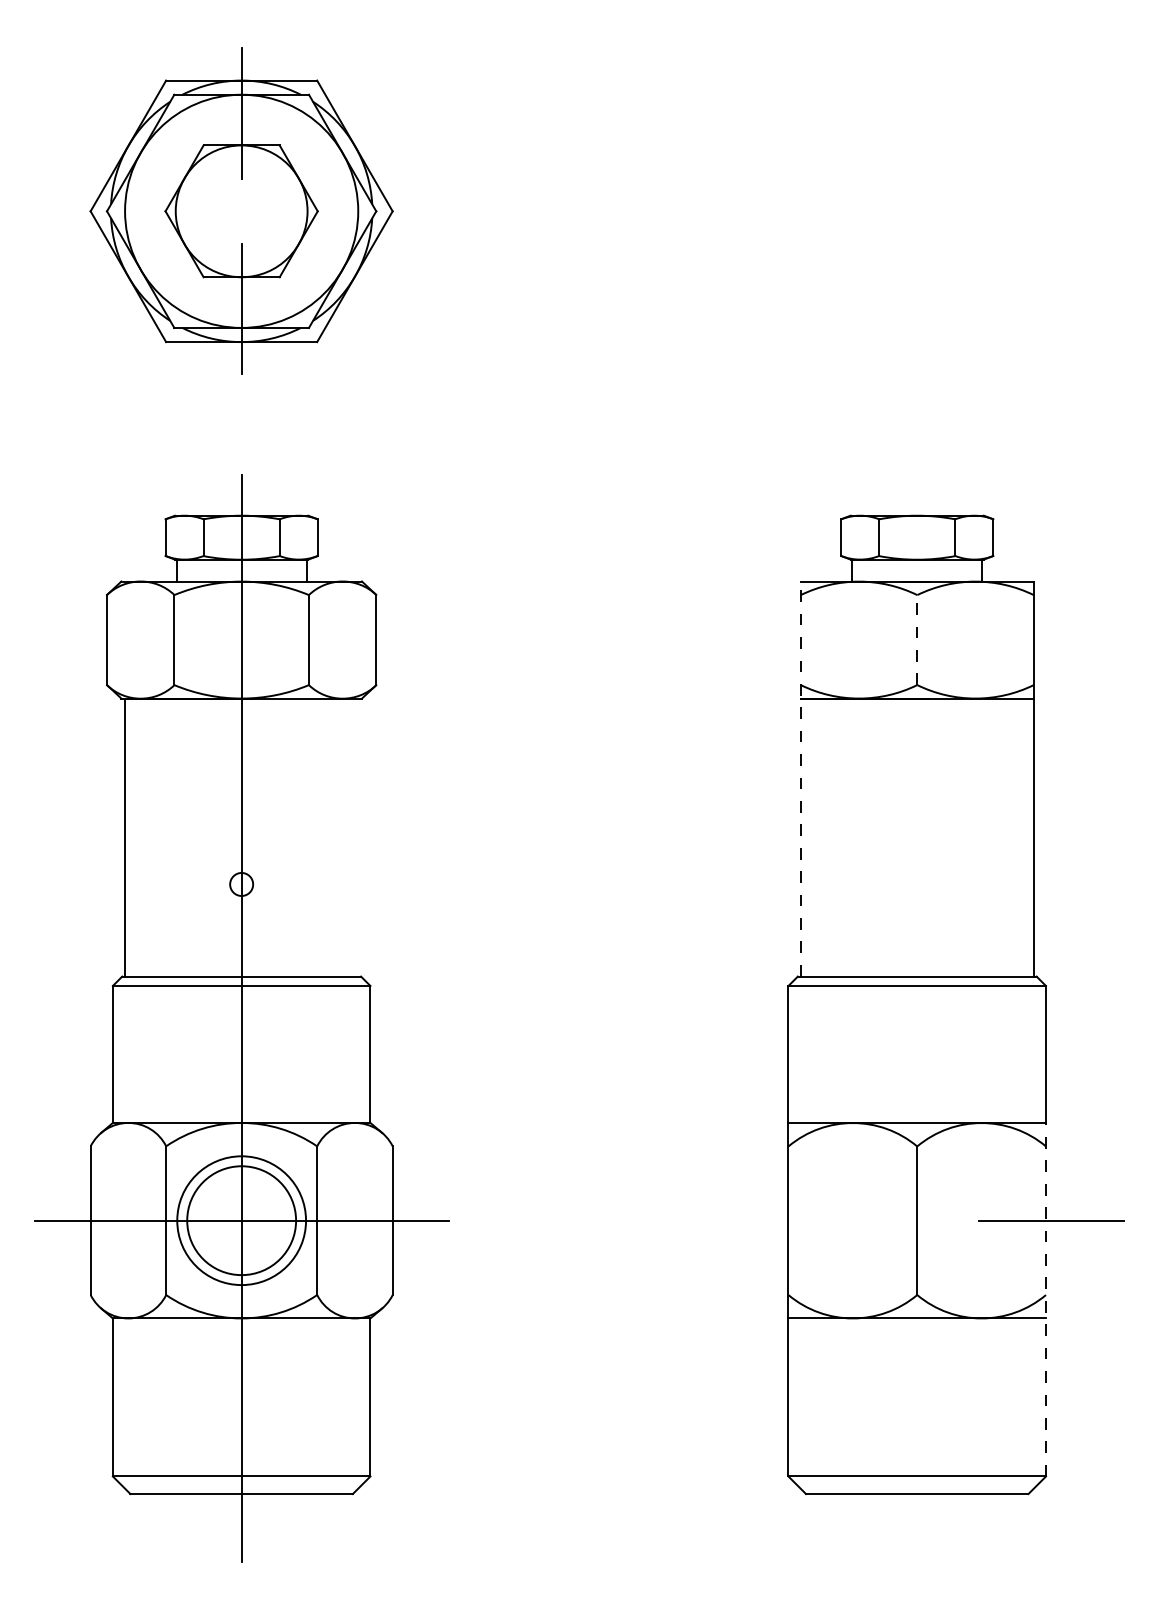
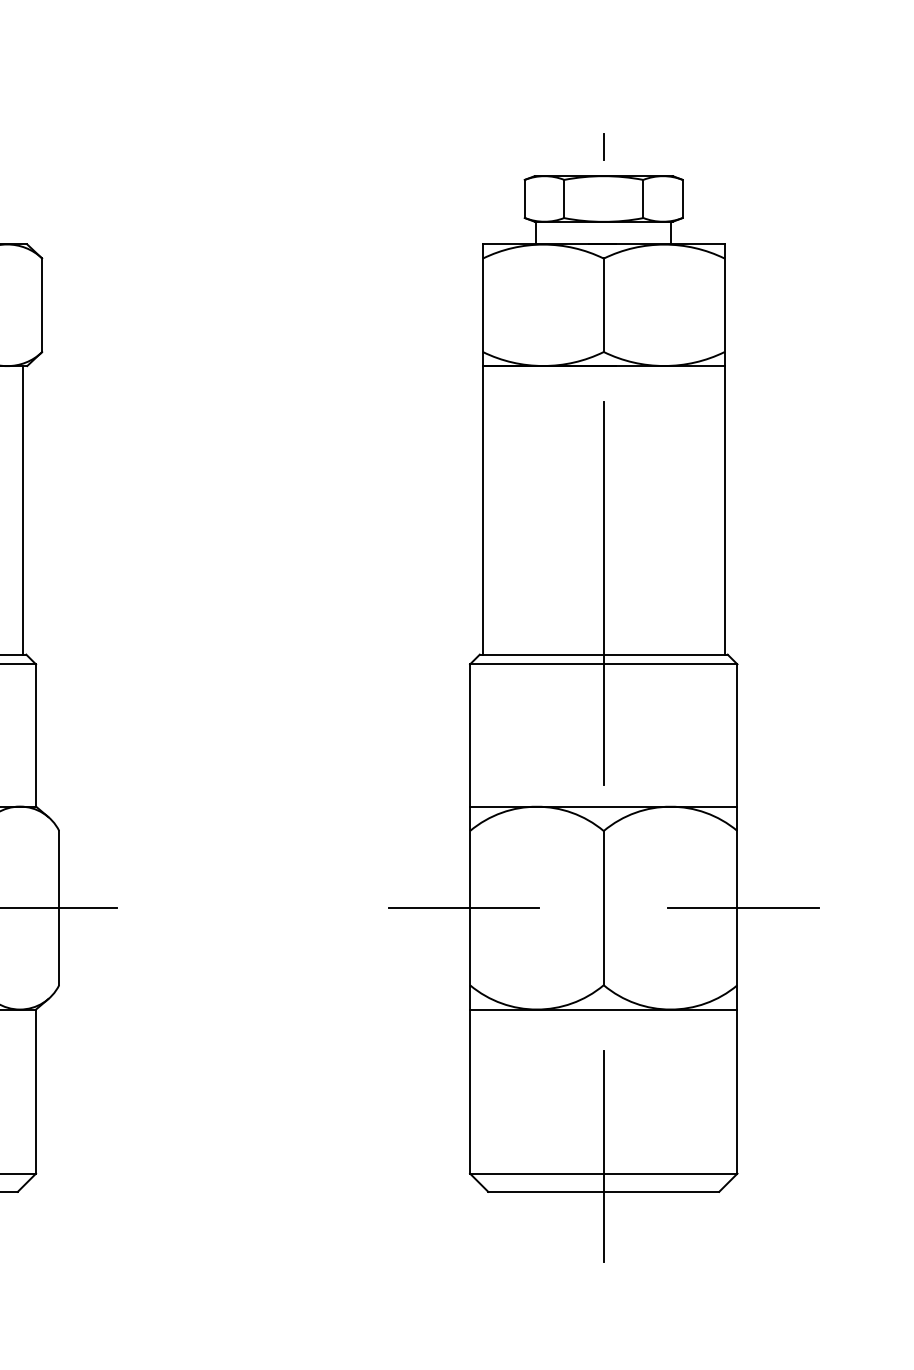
line: (916, 487) -> (602, 146), added
line: (917, 639) -> (604, 304), dashed -> solid
line: (800, 779) -> (482, 450), dashed -> solid
line: (358, 837) -> (23, 510), added
line: (917, 917) -> (604, 593), added
line: (782, 1220) -> (463, 907), added
line: (1046, 1299) -> (737, 989), dashed -> solid
line: (917, 1459) -> (604, 1156), added

